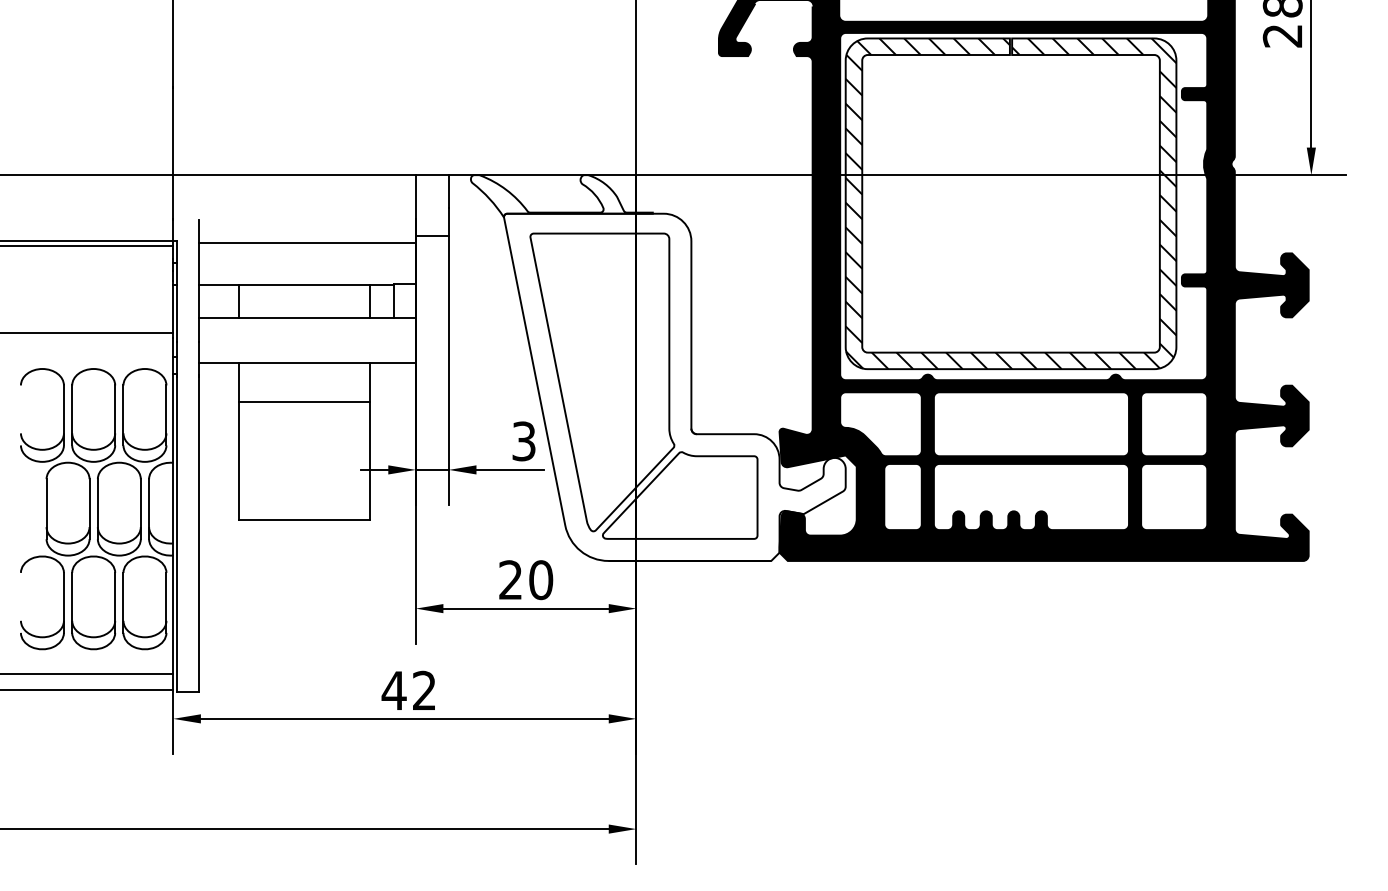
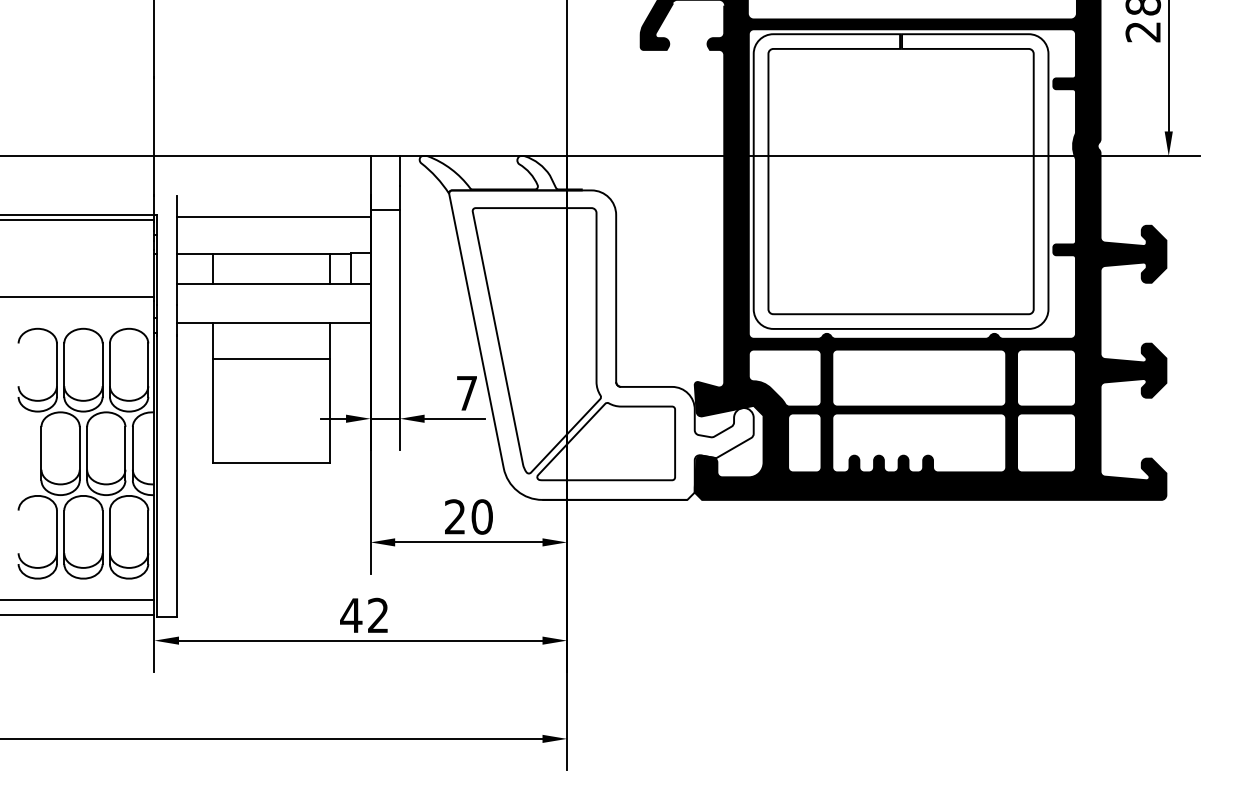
hatch: (1010, 203) -> (900, 181), removed
text: (523, 441) -> (466, 393), 3 -> 7

